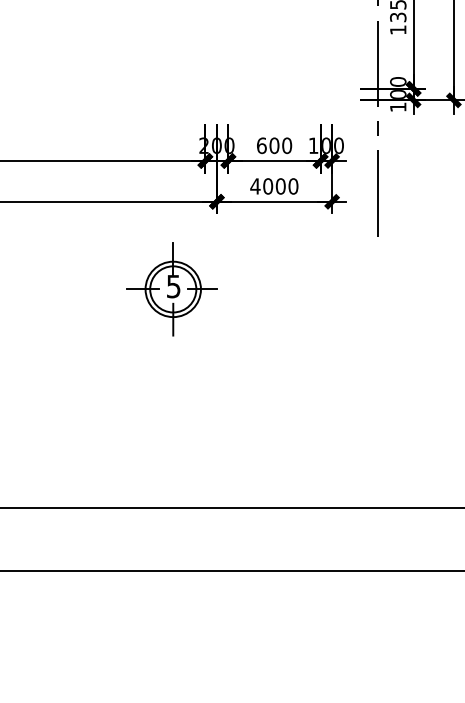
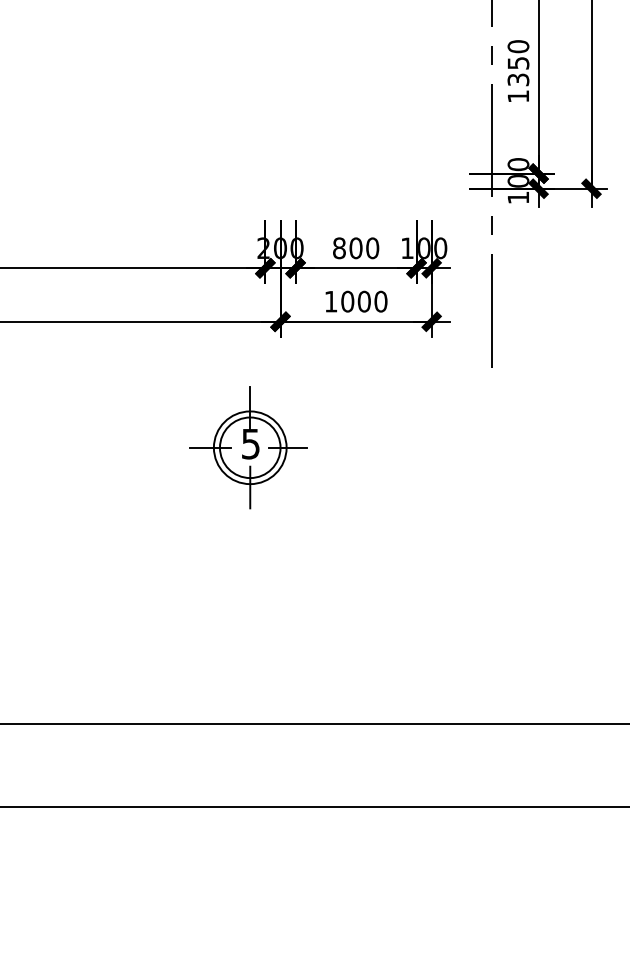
text: (261, 145) -> (339, 247), 600 -> 800
text: (255, 186) -> (330, 301), 4000 -> 1000
part: (171, 289) -> (248, 447), moved

